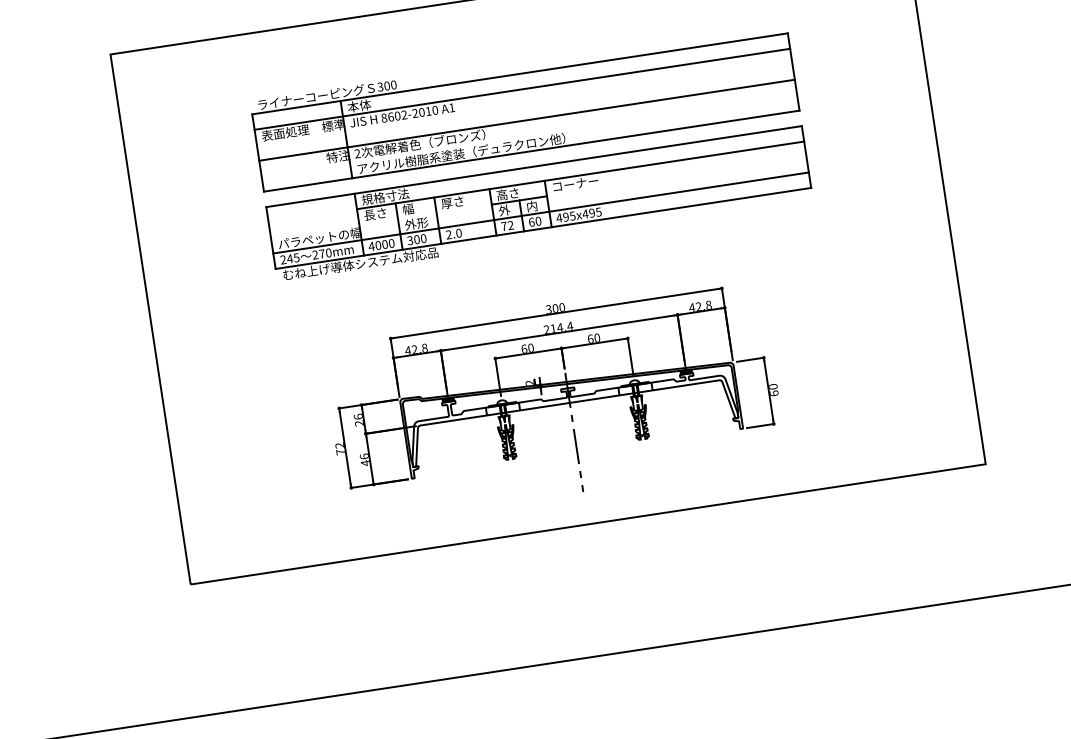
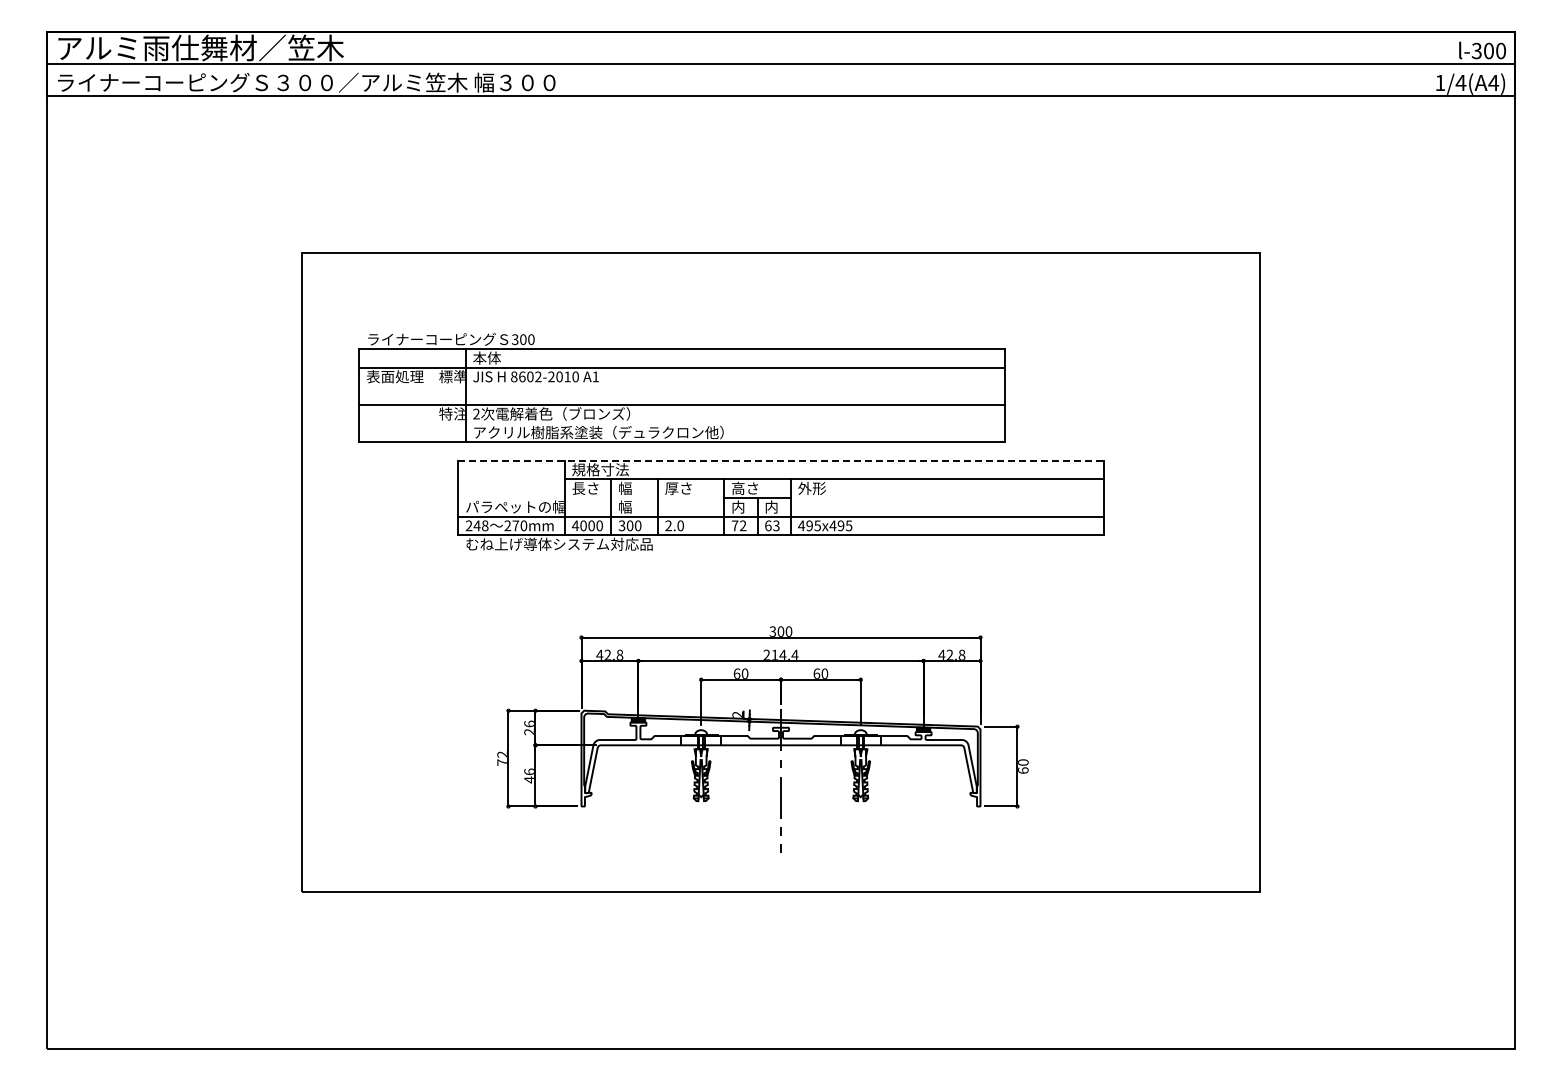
part: (524, 105) -> (681, 387), moved
line: (534, 166) -> (781, 460), solid -> dashed
text: (575, 183) -> (826, 487), コーナー -> 外形
text: (504, 209) -> (738, 506), 外 -> 内
text: (538, 220) -> (776, 525), 60 -> 63
text: (416, 223) -> (632, 506), 外形 -> 幅
text: (296, 257) -> (485, 525), 245 -> 248

